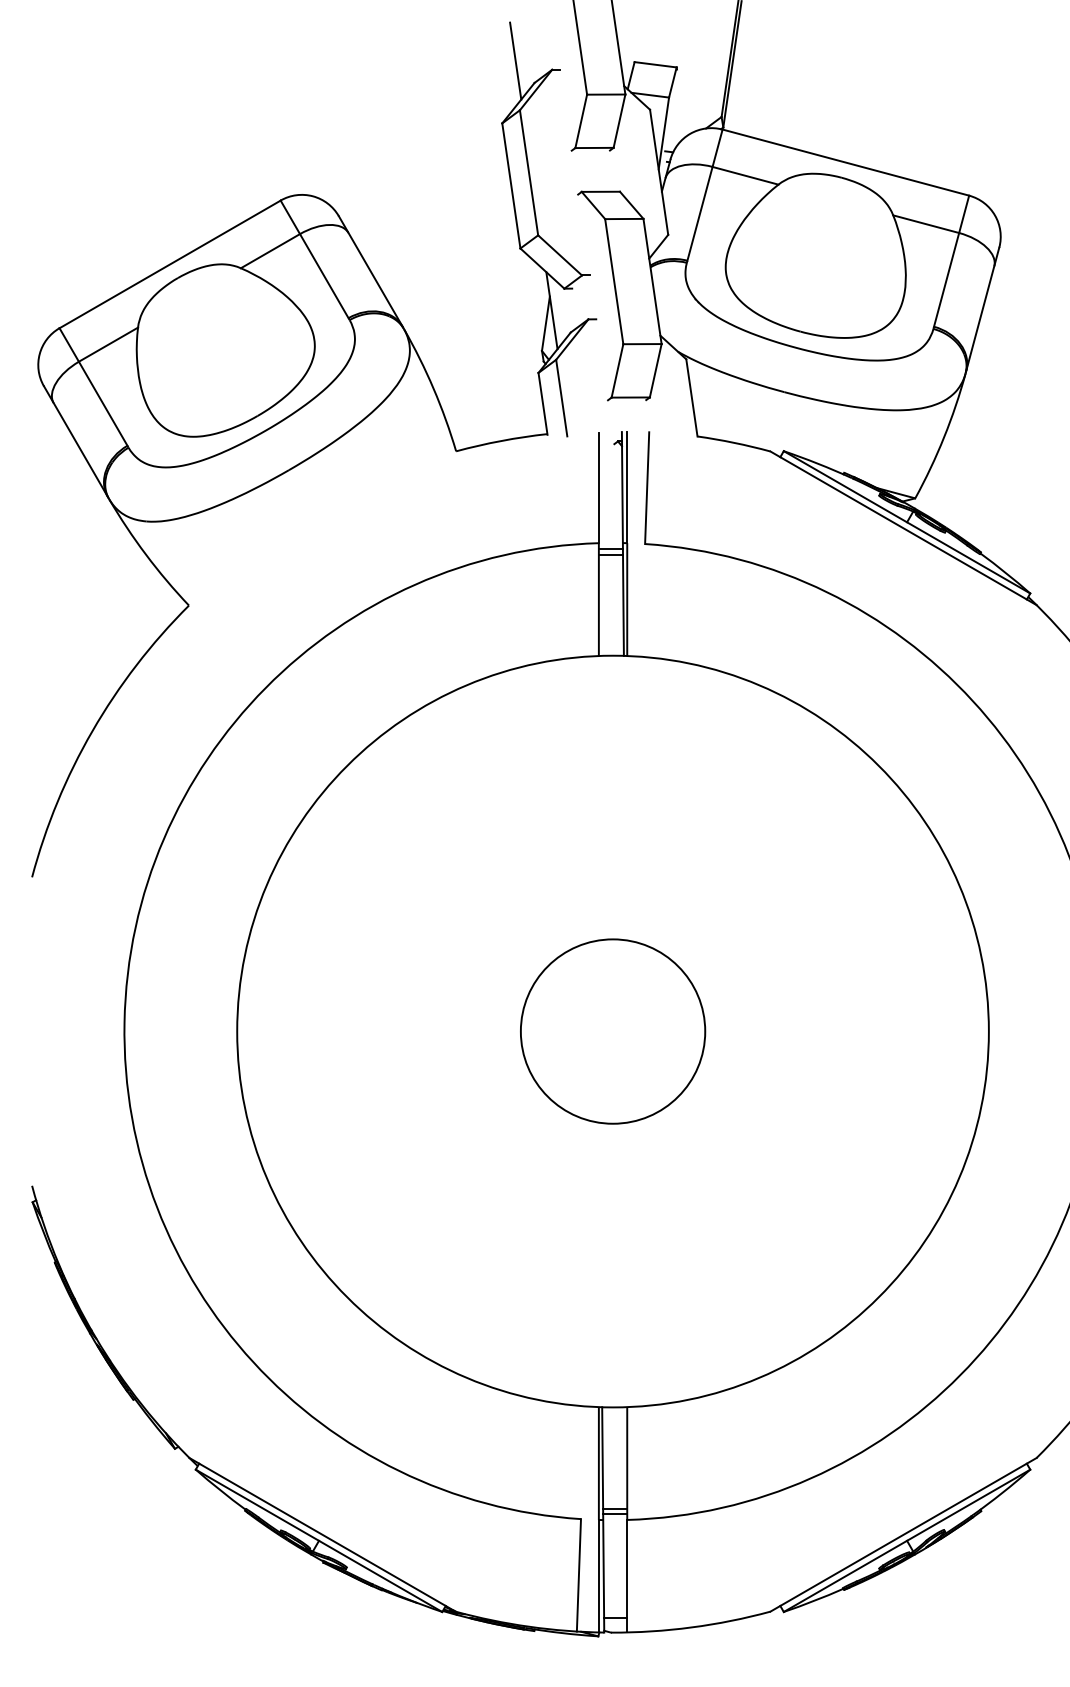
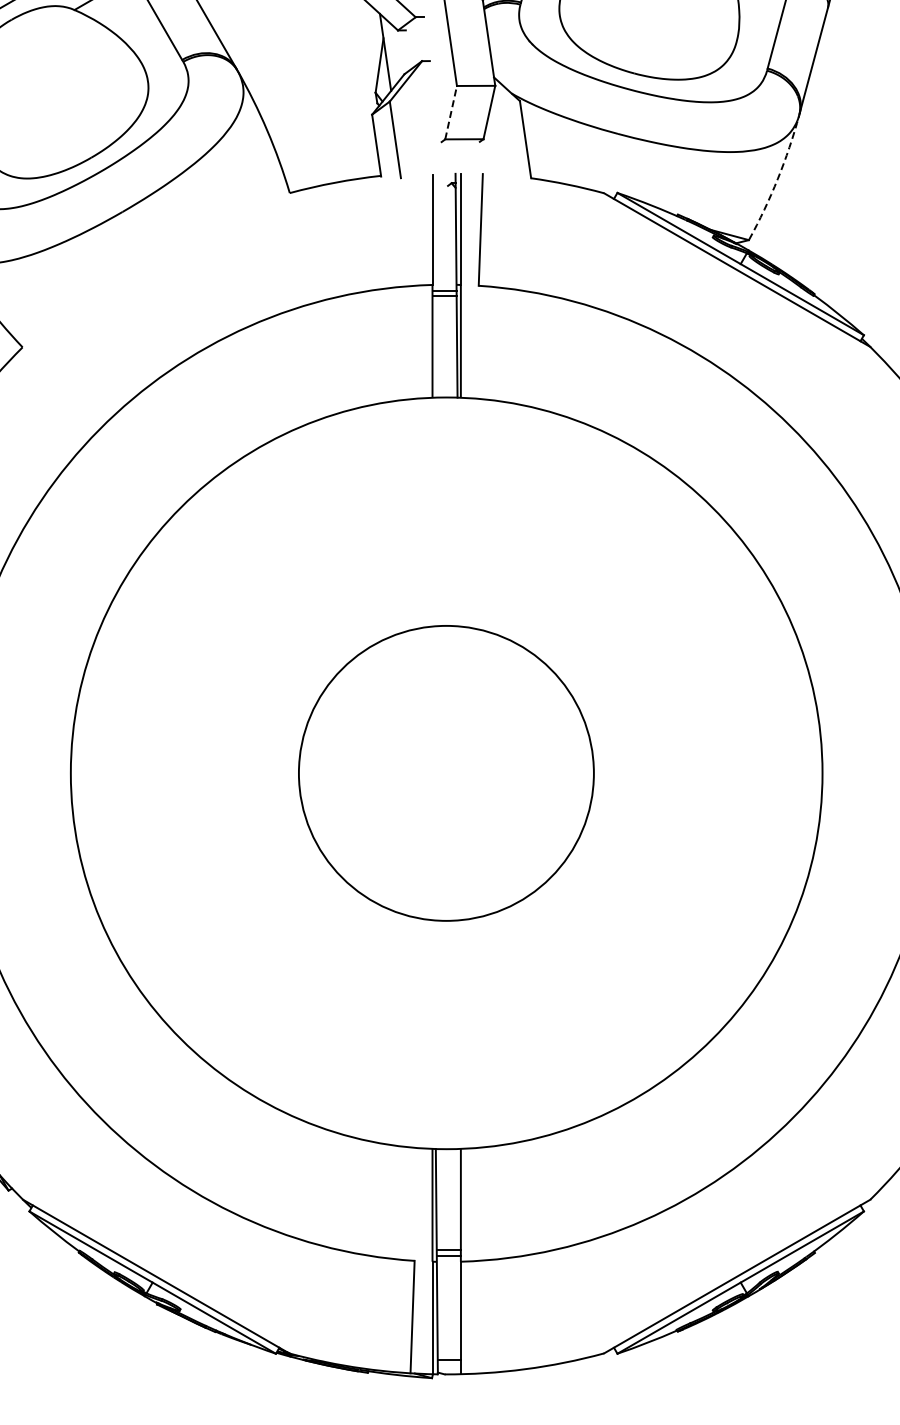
line: (617, 370) -> (451, 112), solid -> dashed
arc: (944, 437) -> (778, 179), solid -> dashed
circle: (613, 1031) -> (447, 773), size x1.6

